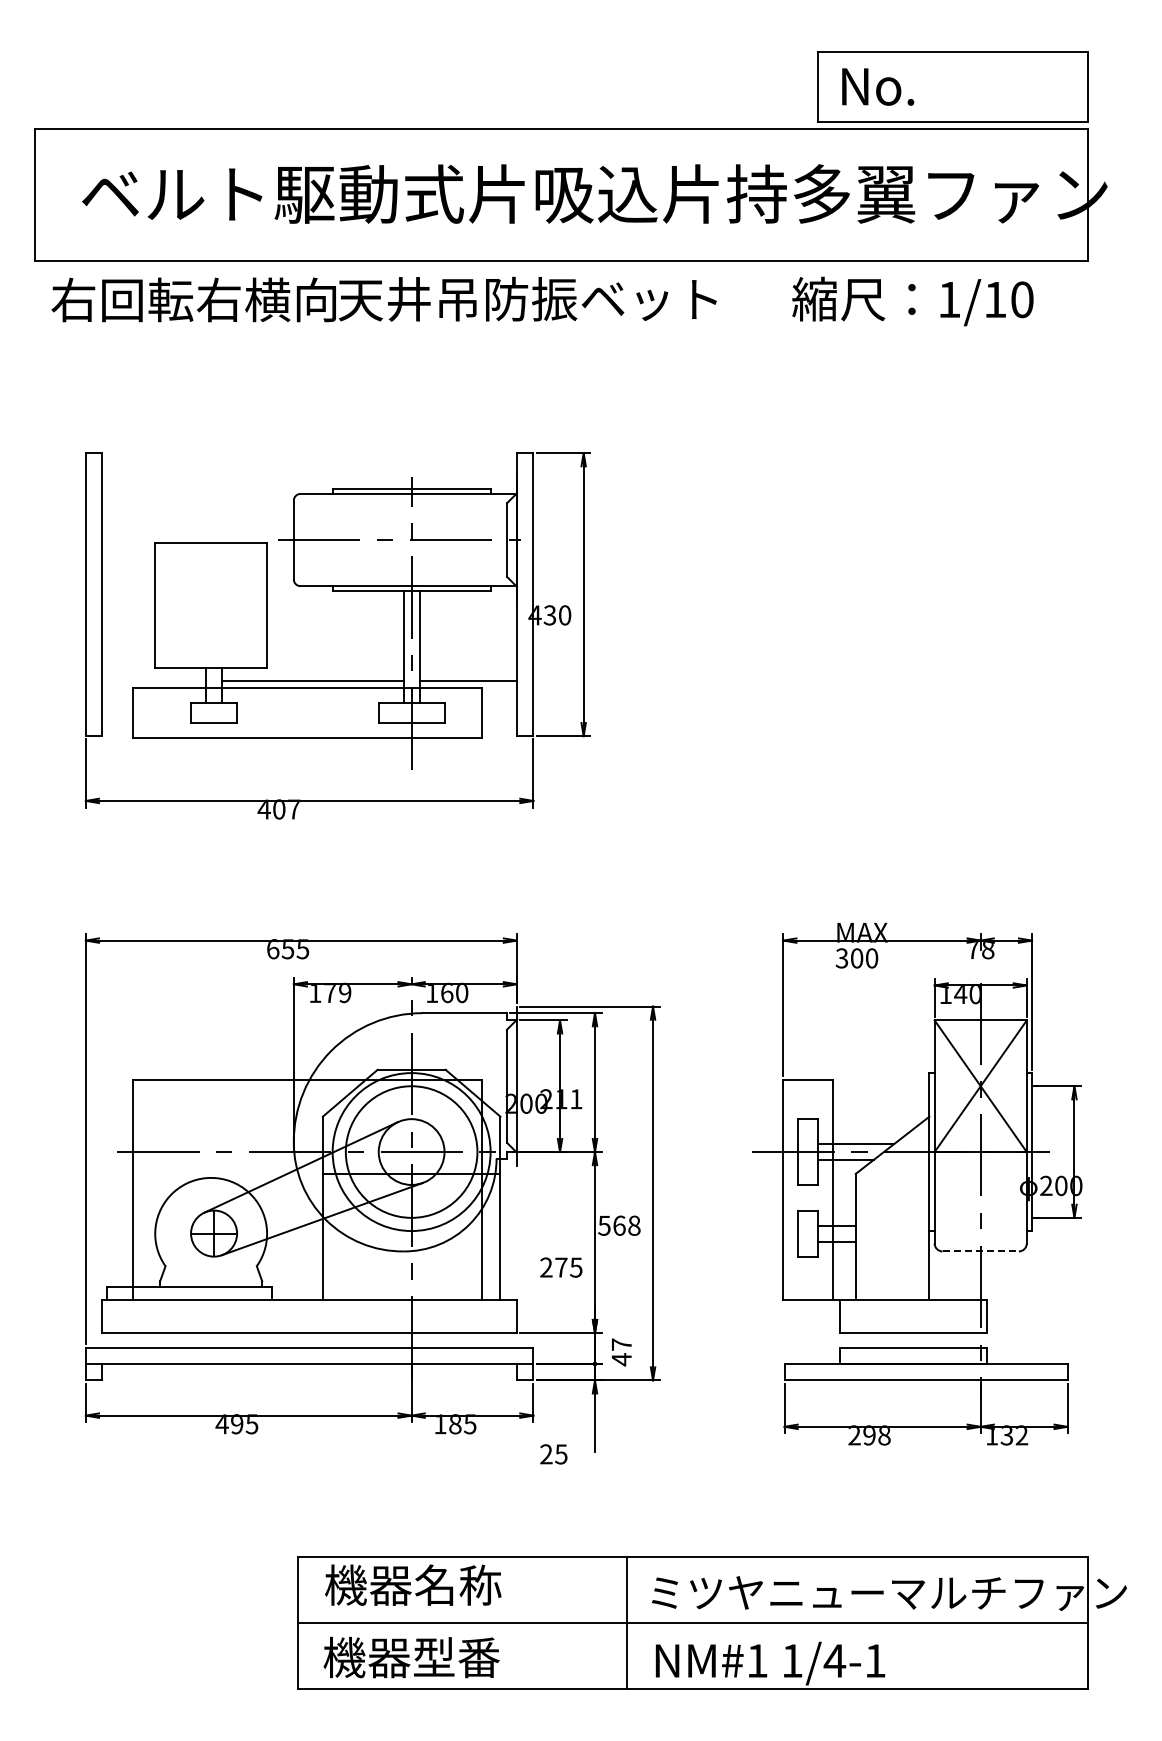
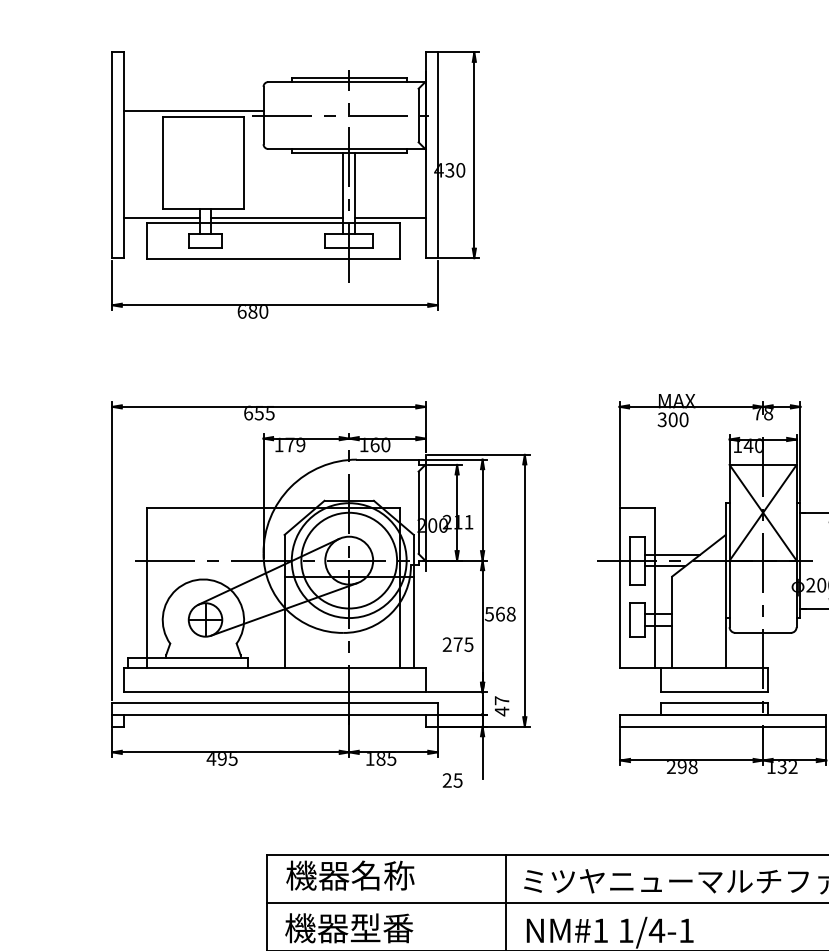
line: (197, 533) -> (193, 110), added
line: (154, 680) -> (162, 217), added
text: (278, 809) -> (252, 311), 407 -> 680
line: (981, 1251) -> (763, 632), dashed -> solid

